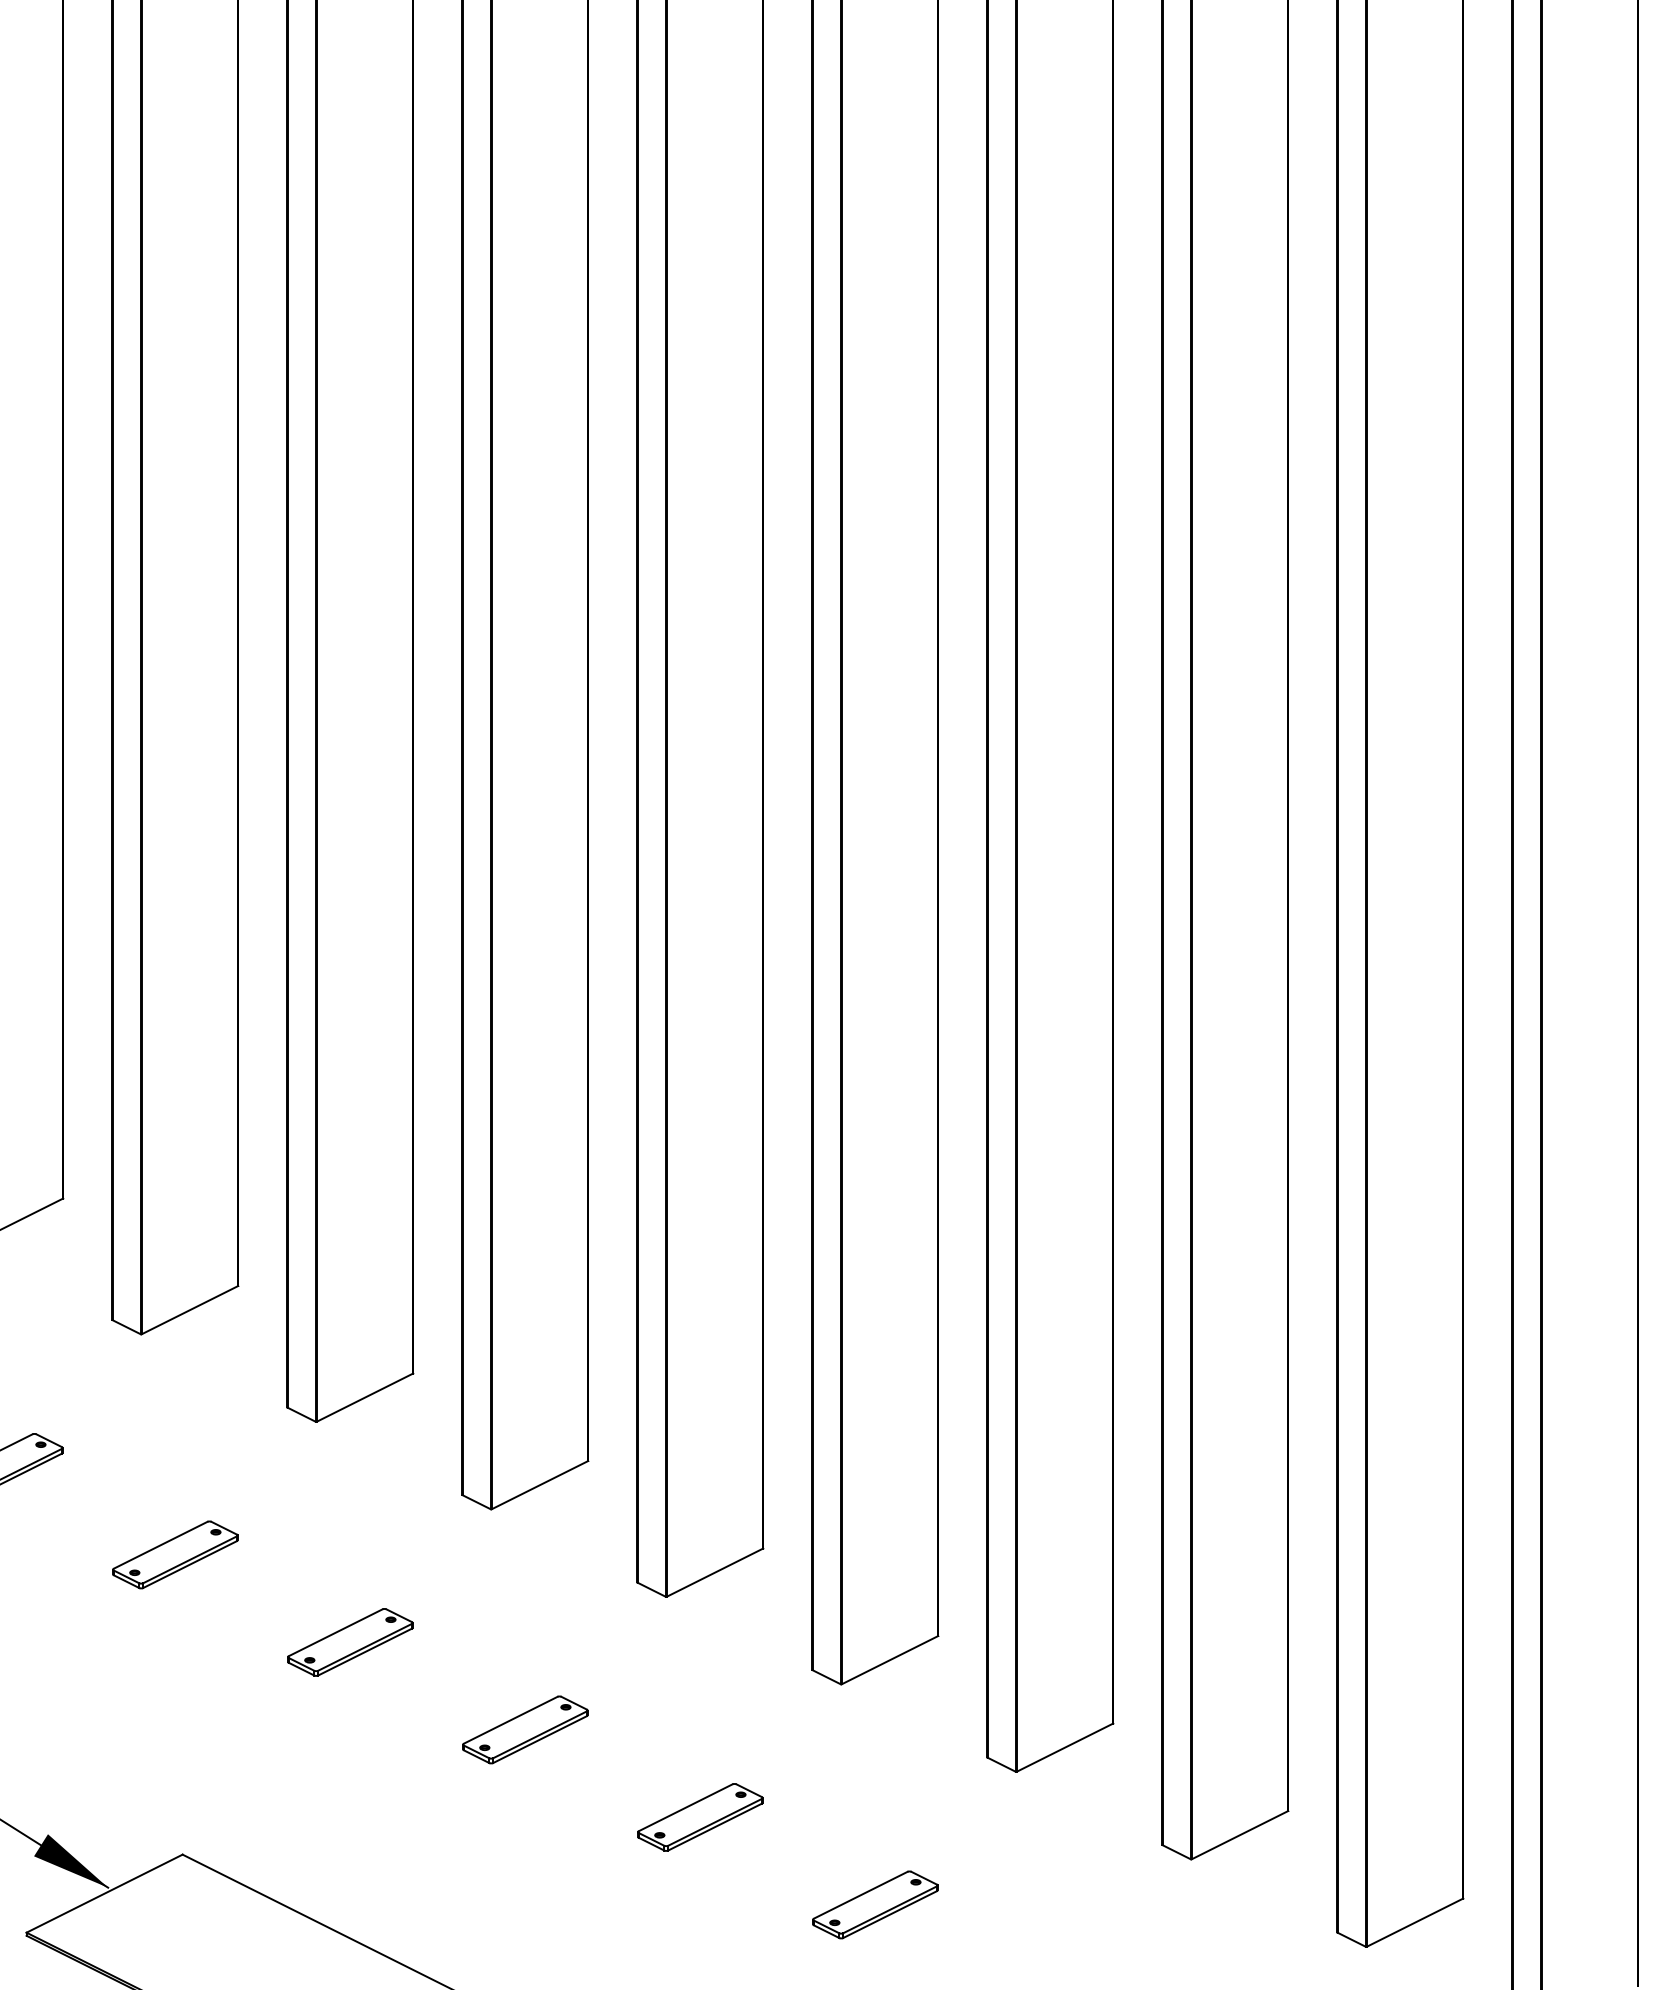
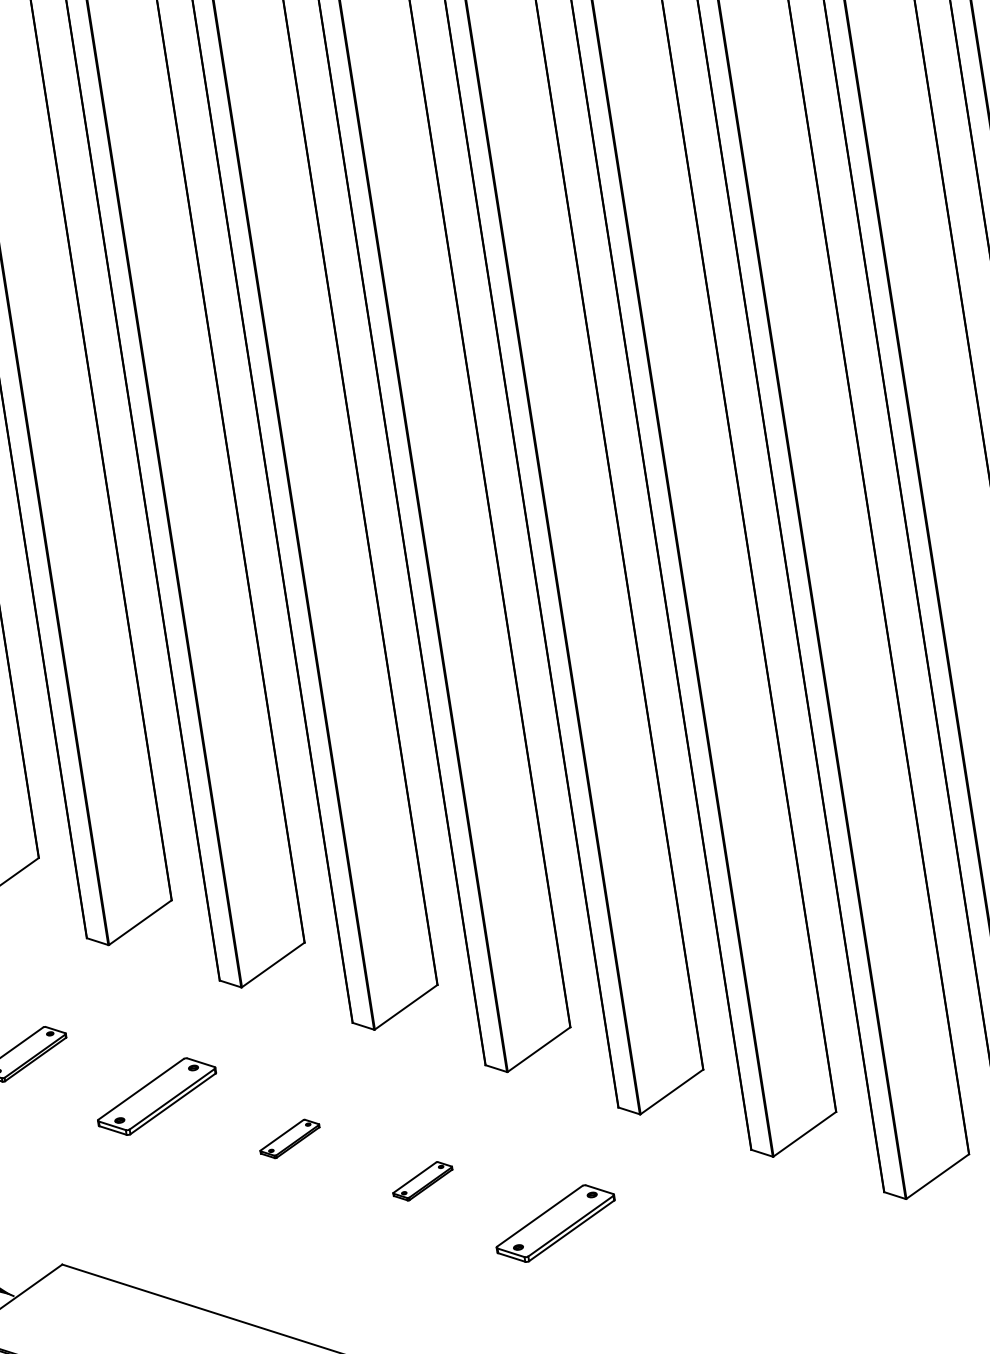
part: (350, 1642) -> (157, 1096), size x1.4
part: (525, 1729) -> (290, 1138), size x0.7
part: (700, 1817) -> (422, 1181), size x0.7
part: (875, 1904) -> (555, 1223), size x1.4

